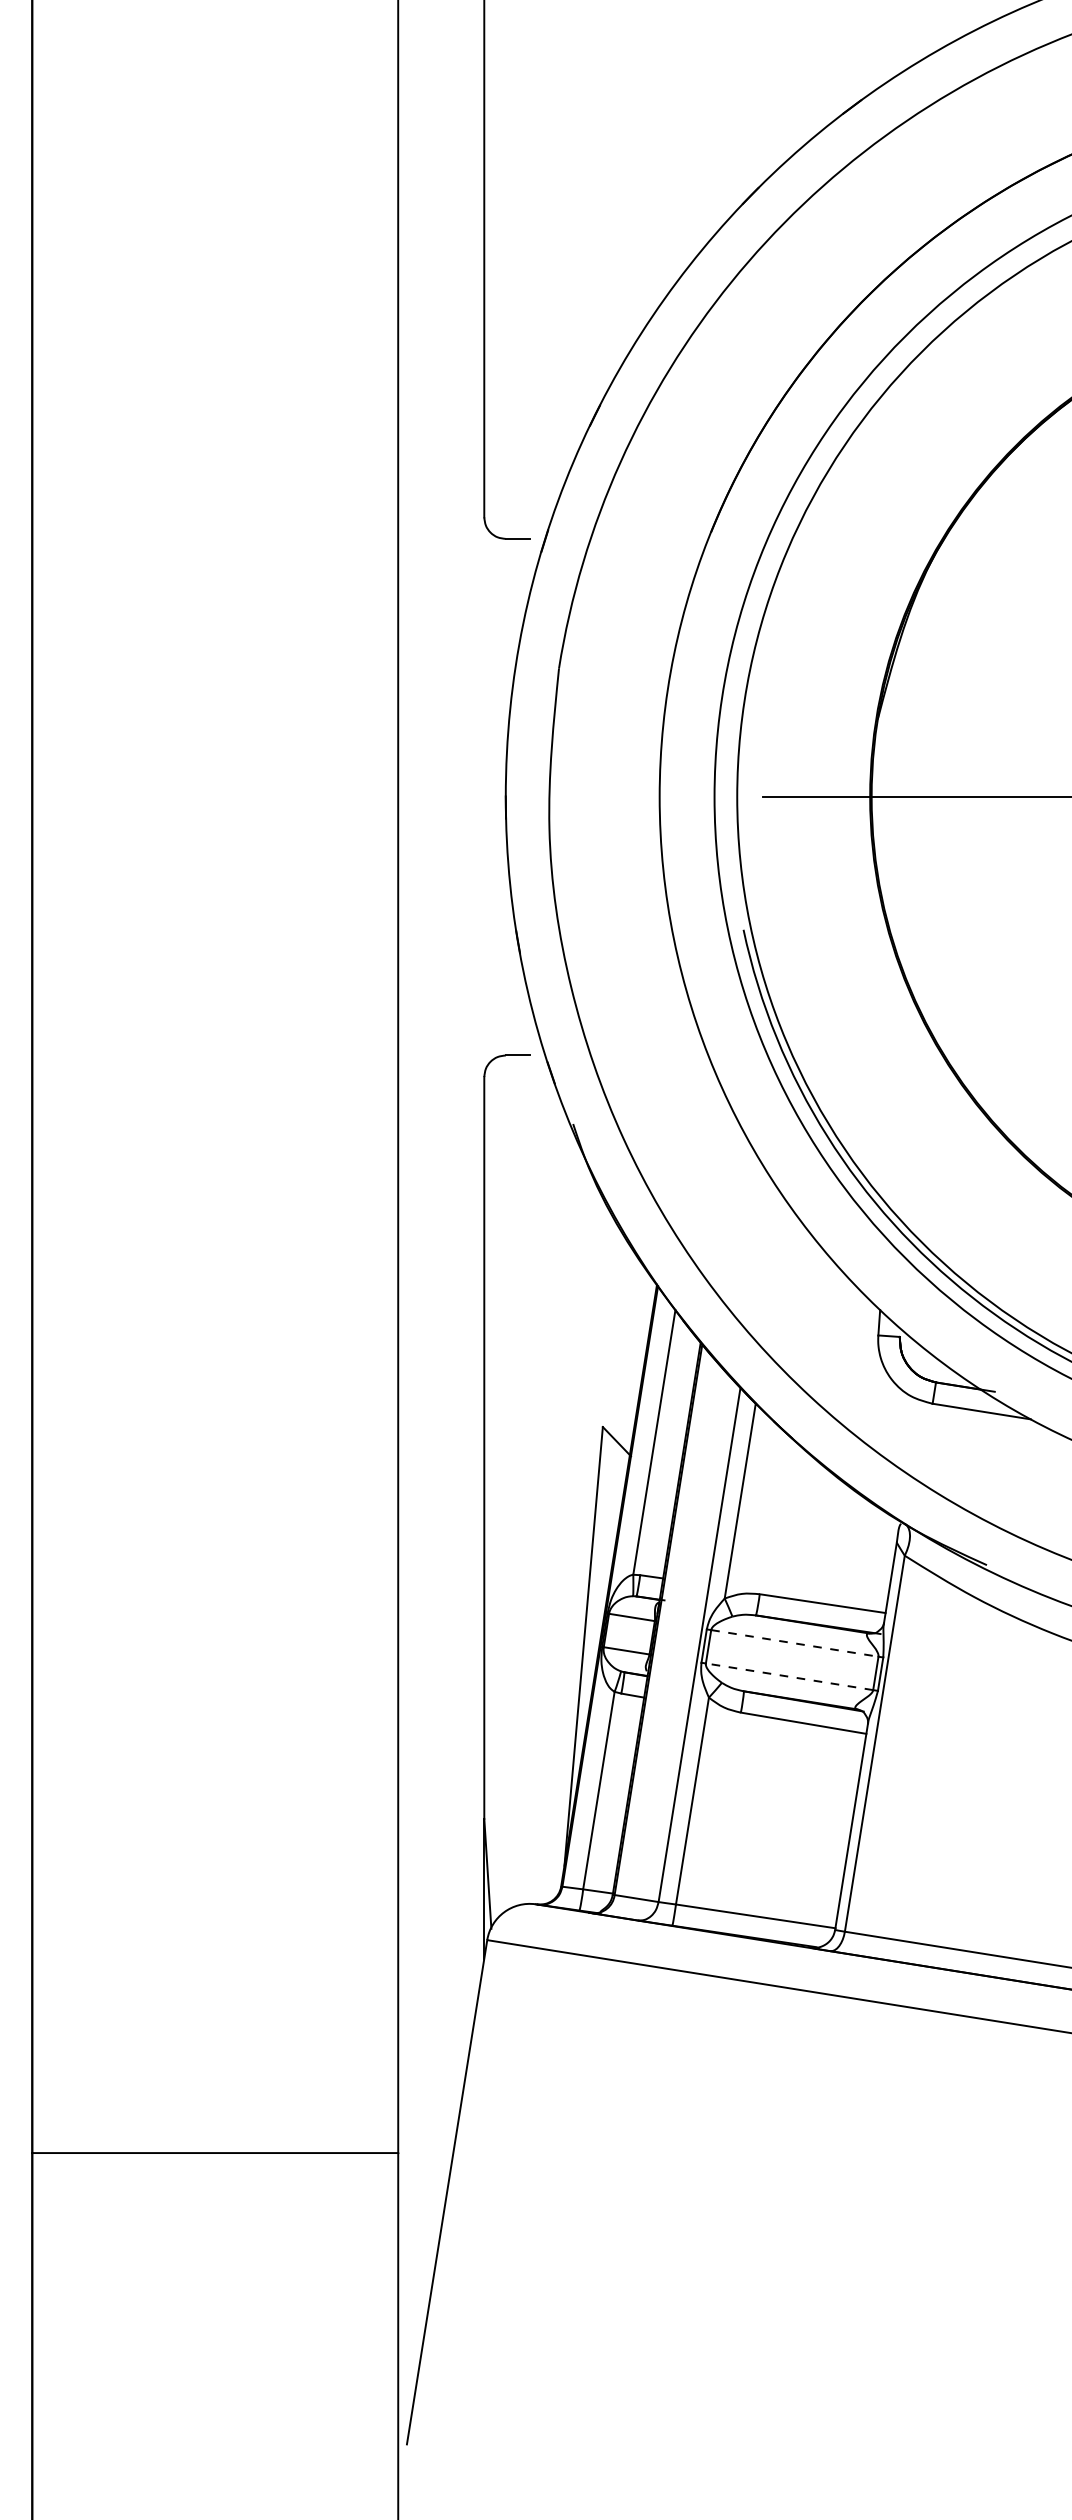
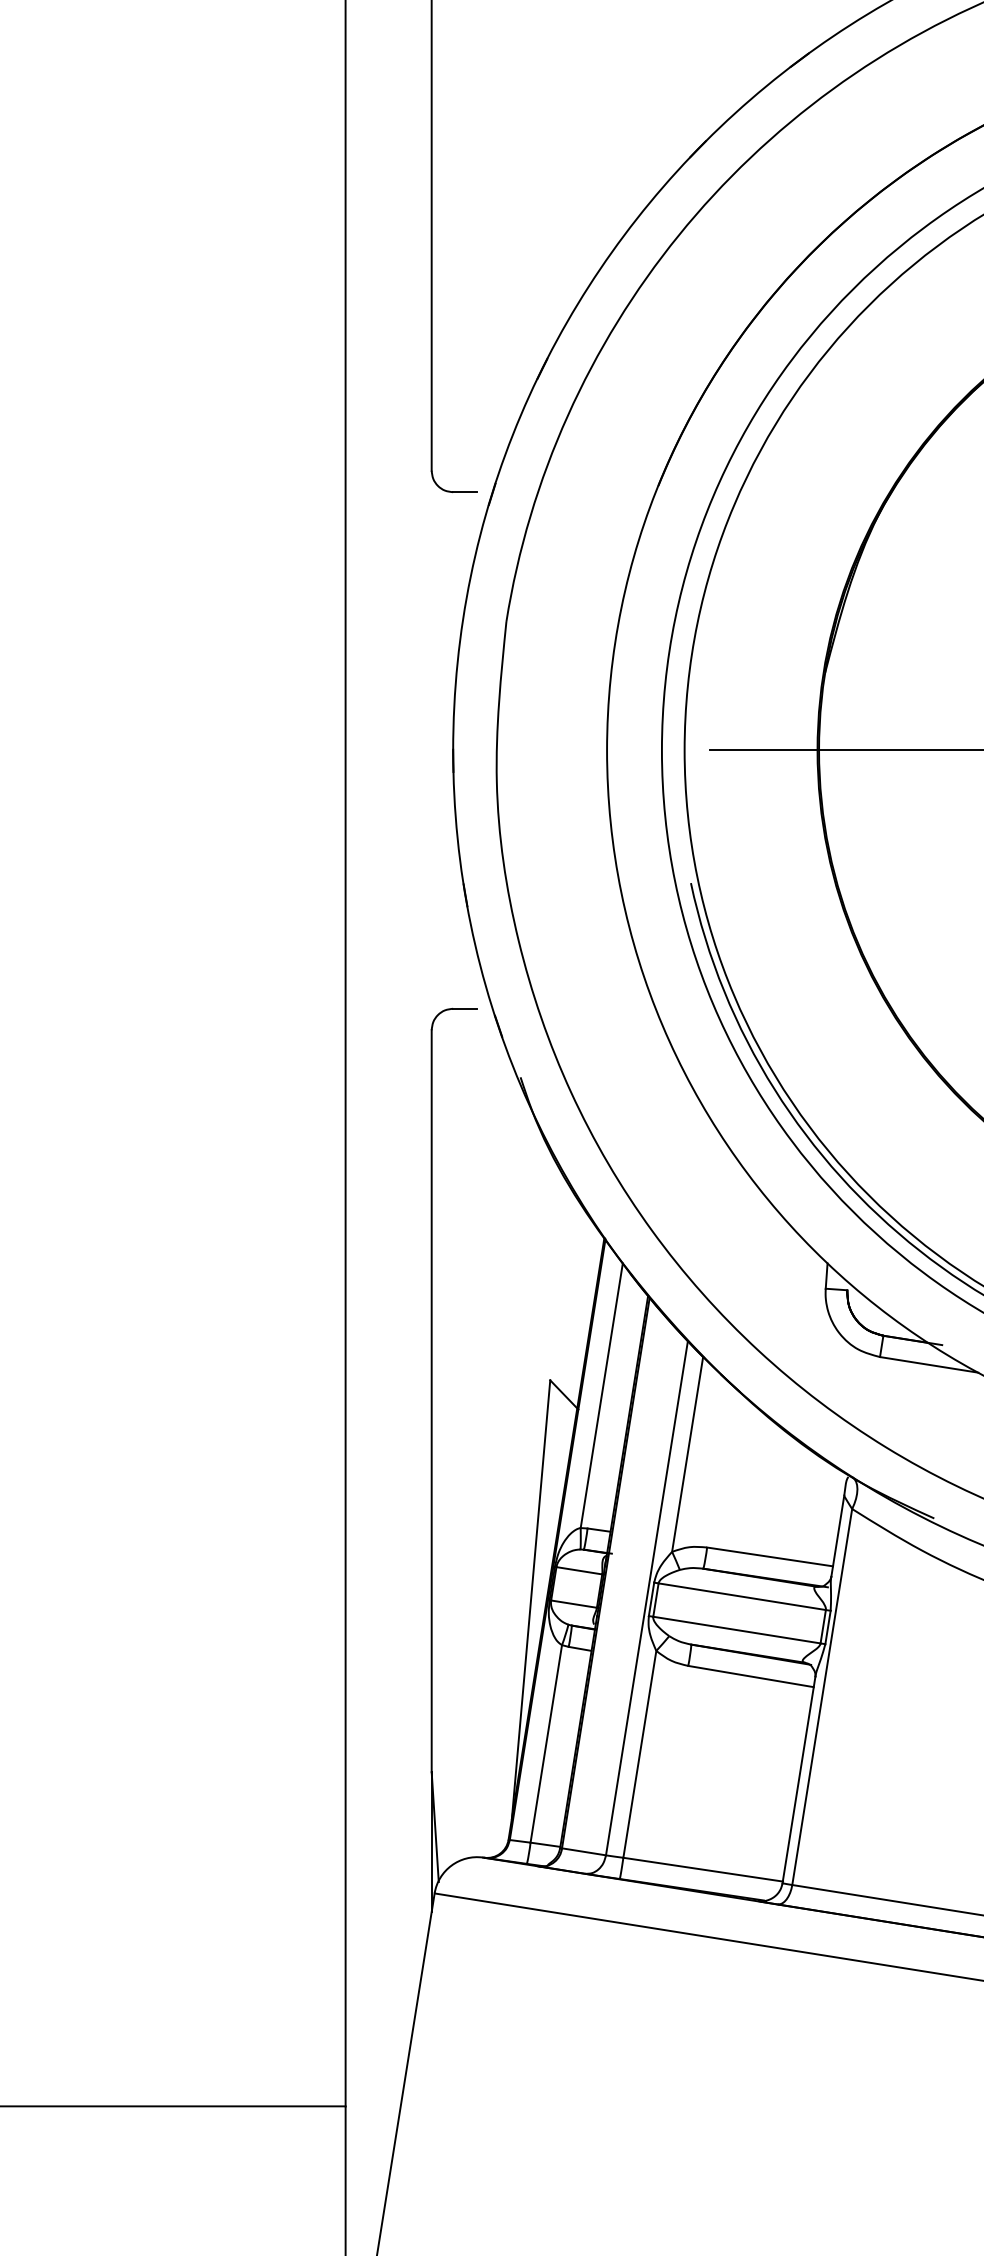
line: (794, 1643) -> (741, 1596), dashed -> solid
line: (789, 1676) -> (736, 1629), dashed -> solid

